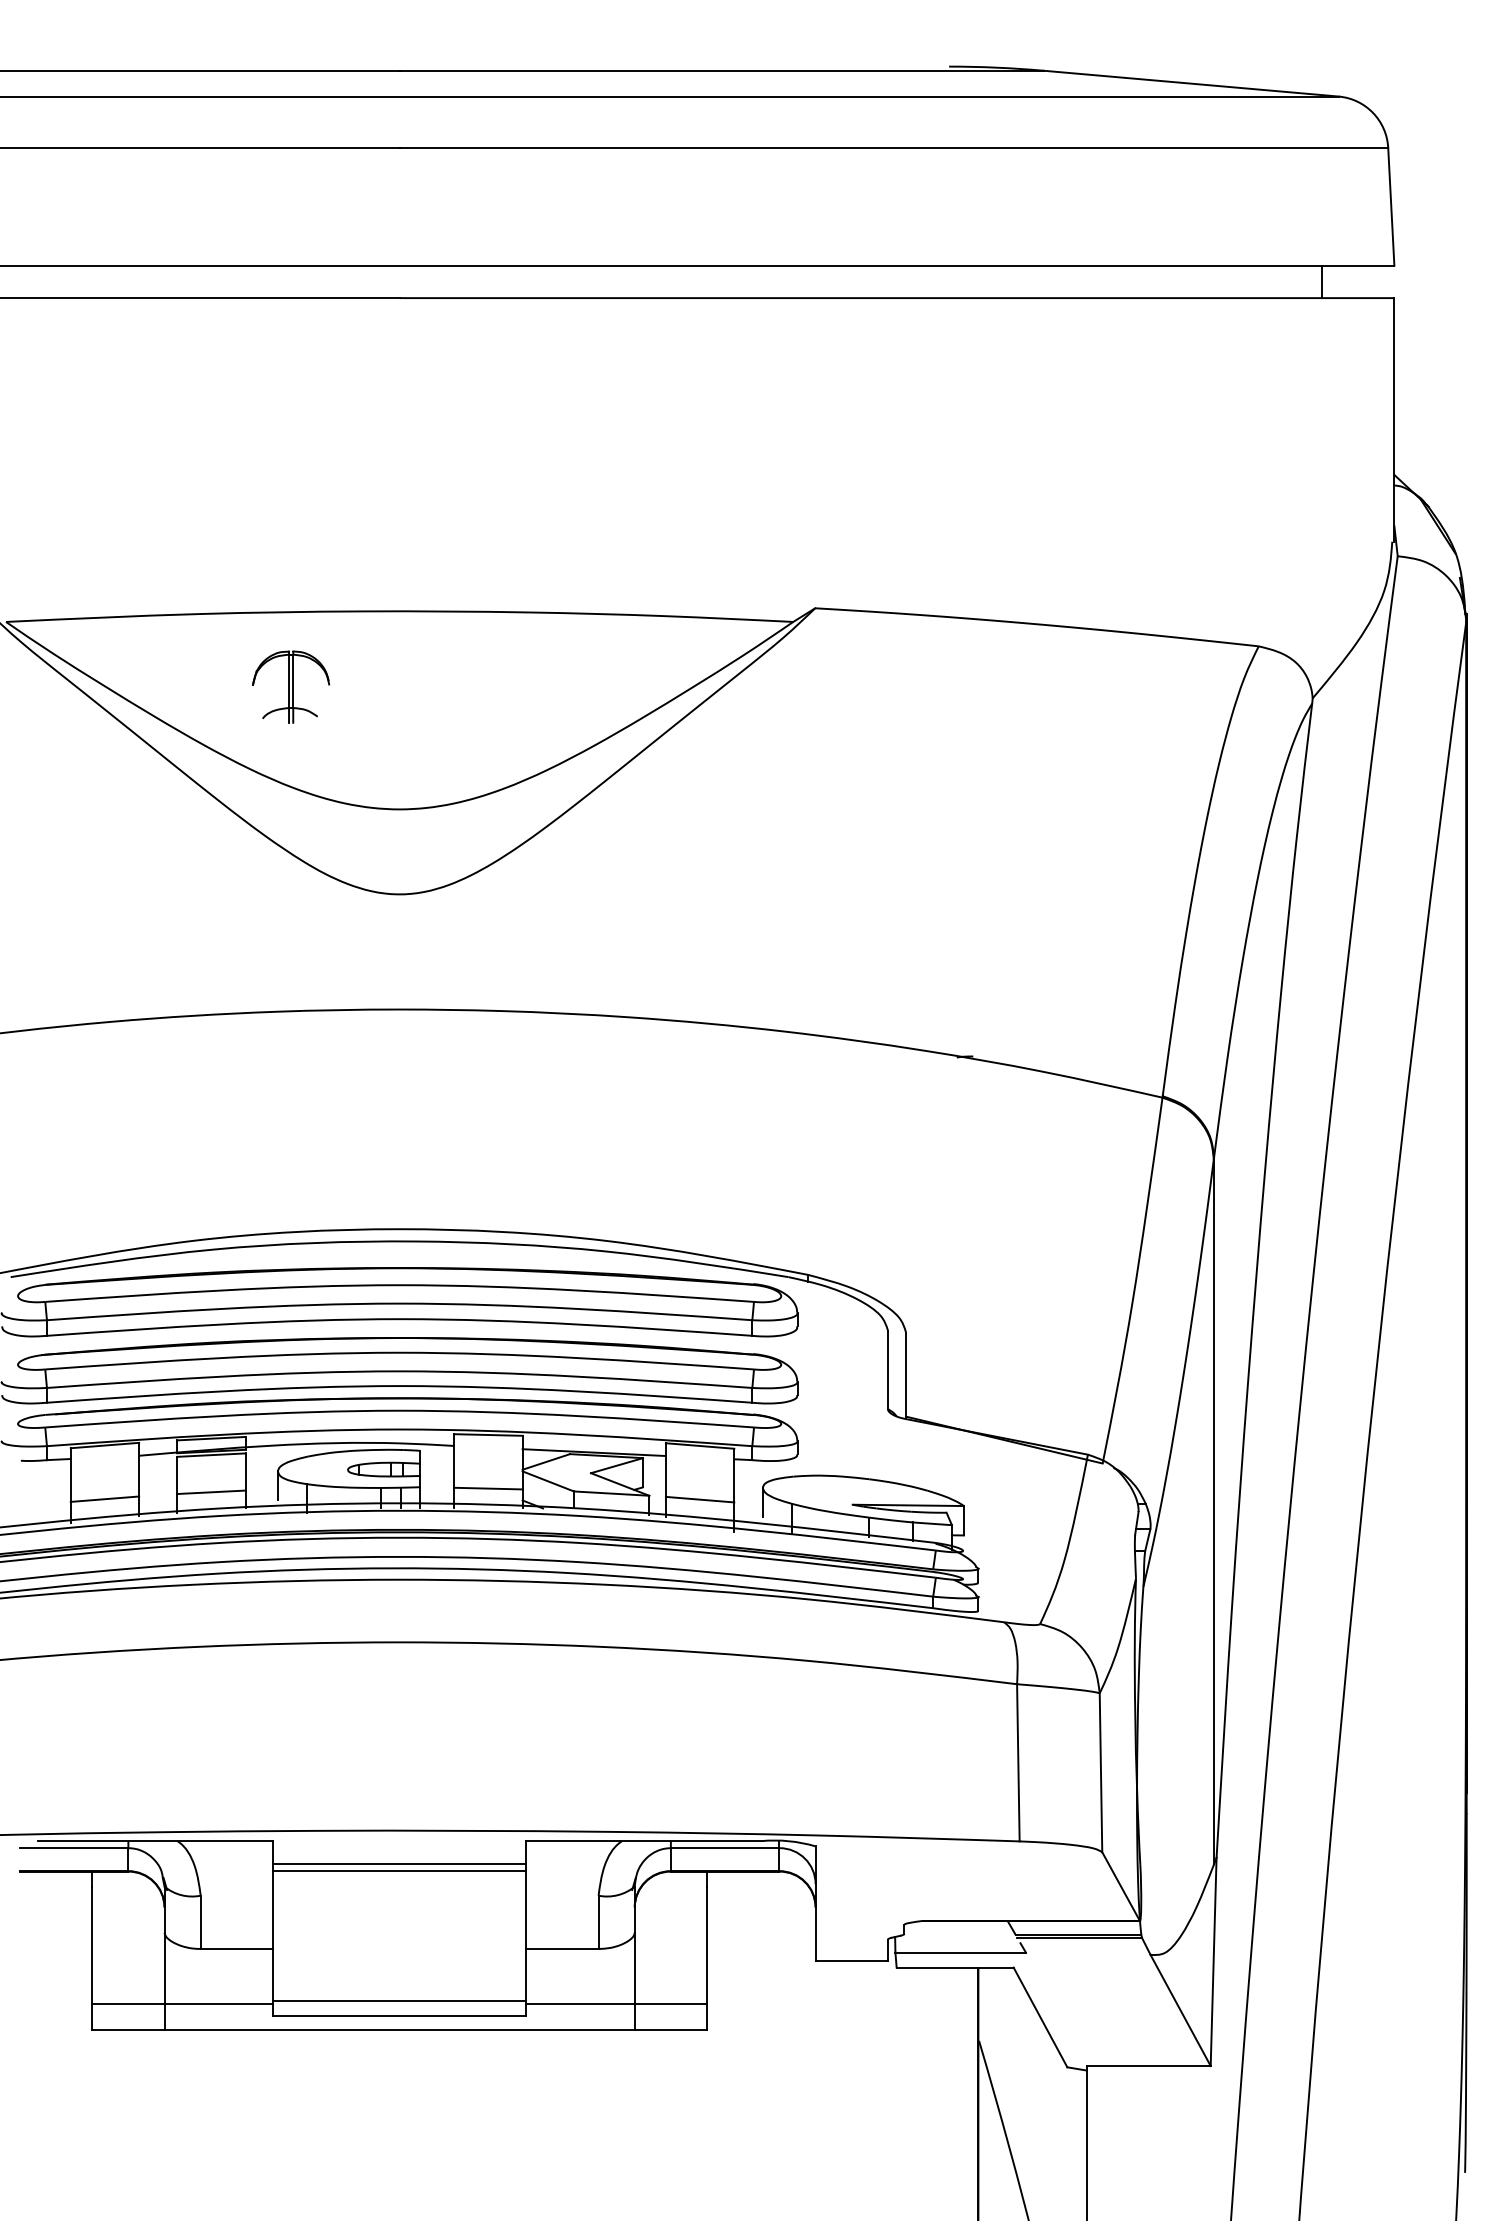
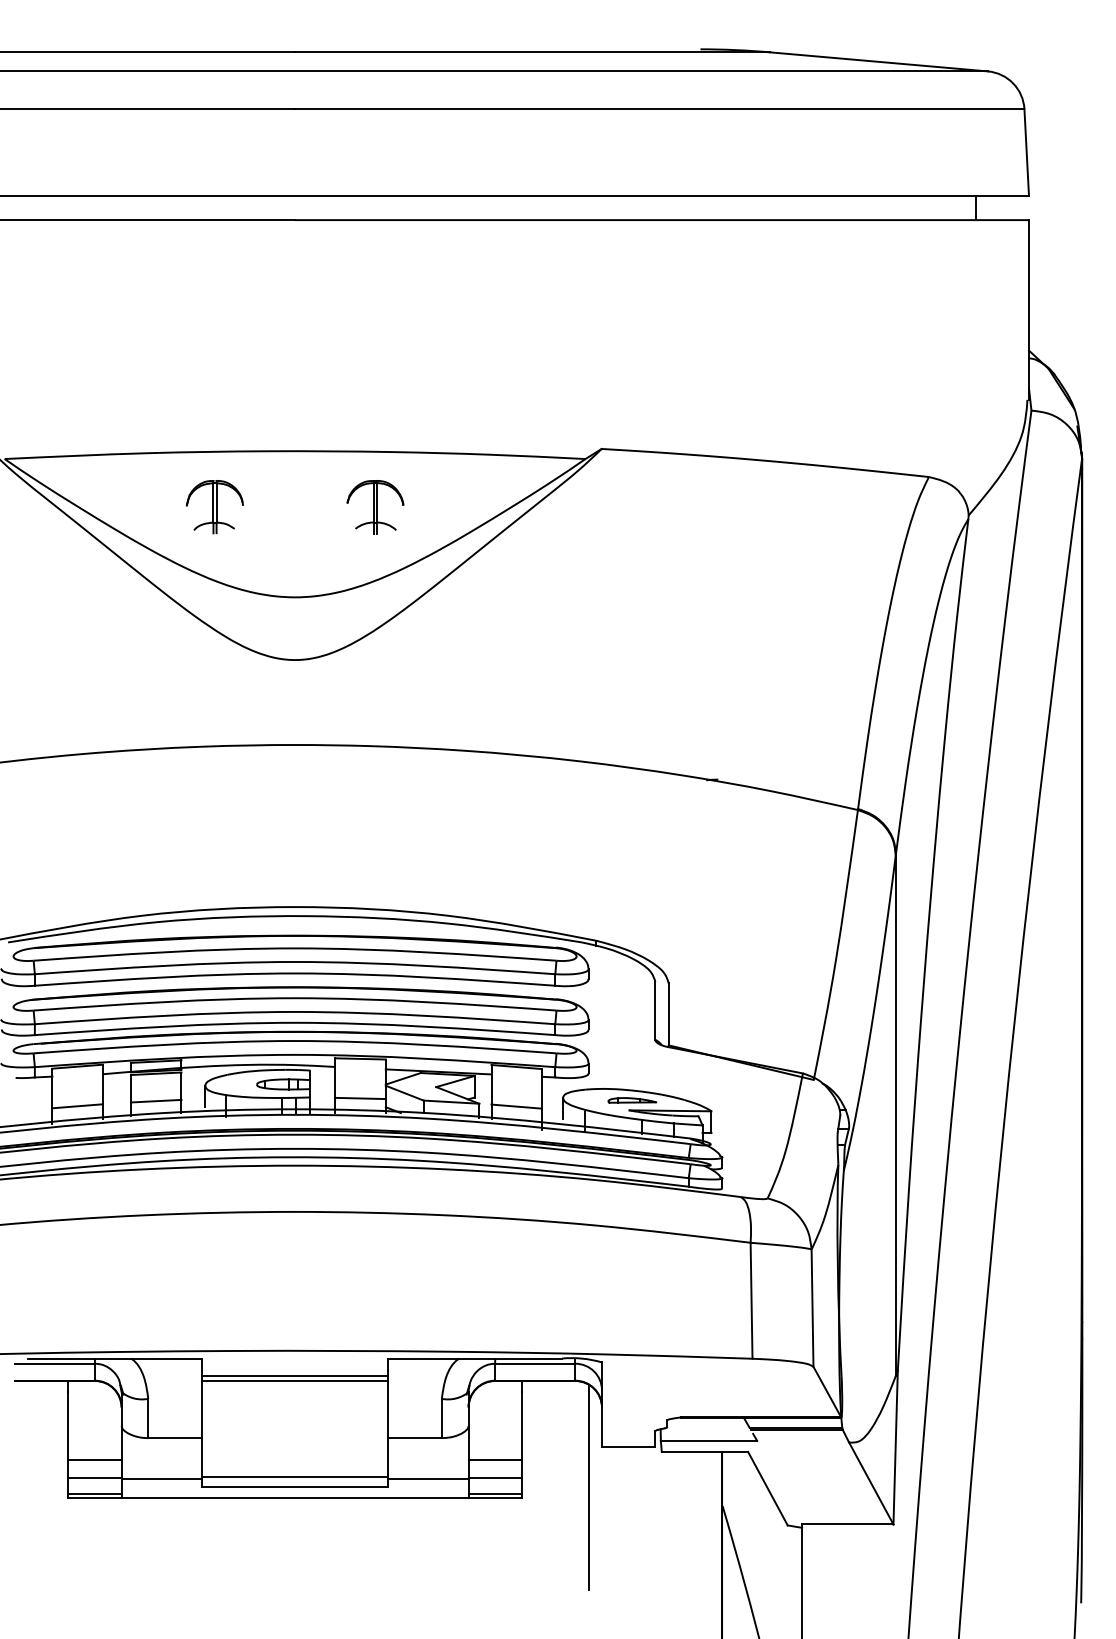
part: (508, 687) -> (375, 507), added
part: (856, 1491) -> (632, 1100), added
line: (128, 1979) -> (95, 1460), added
line: (670, 1979) -> (494, 1460), added
line: (797, 2015) -> (588, 1487), added
line: (128, 2024) -> (95, 1493), added
line: (670, 2024) -> (494, 1493), added

